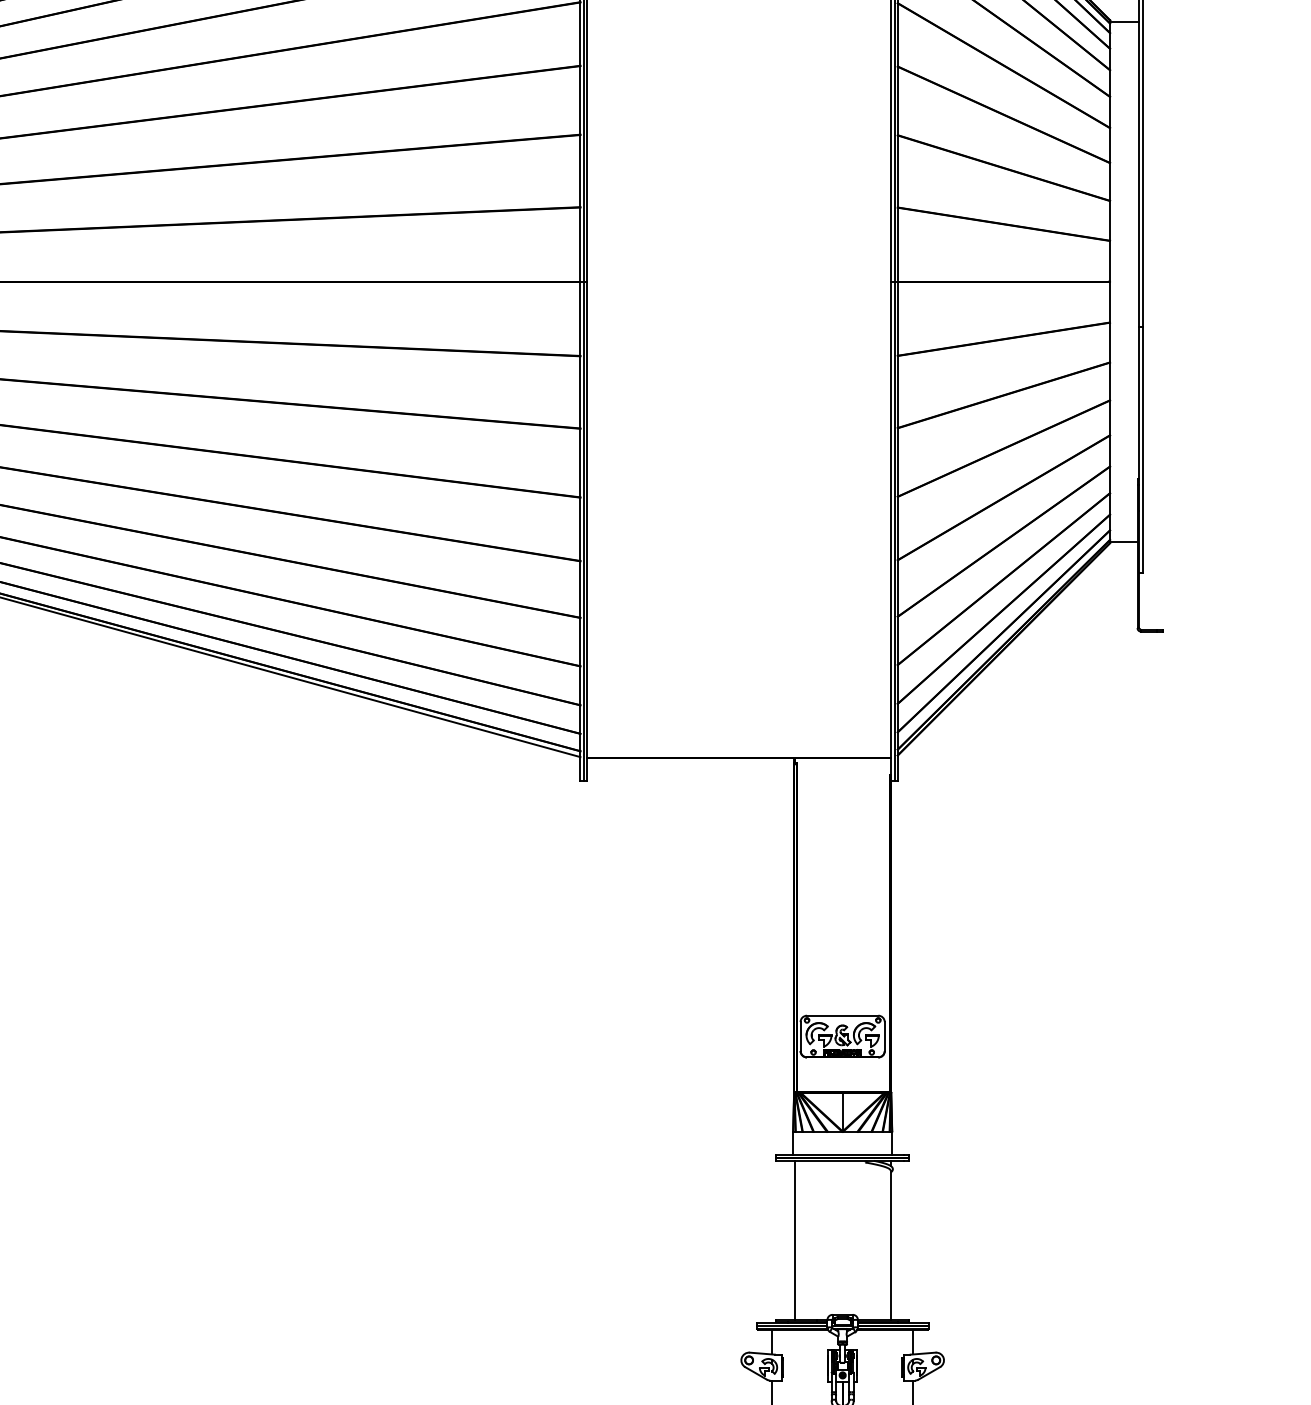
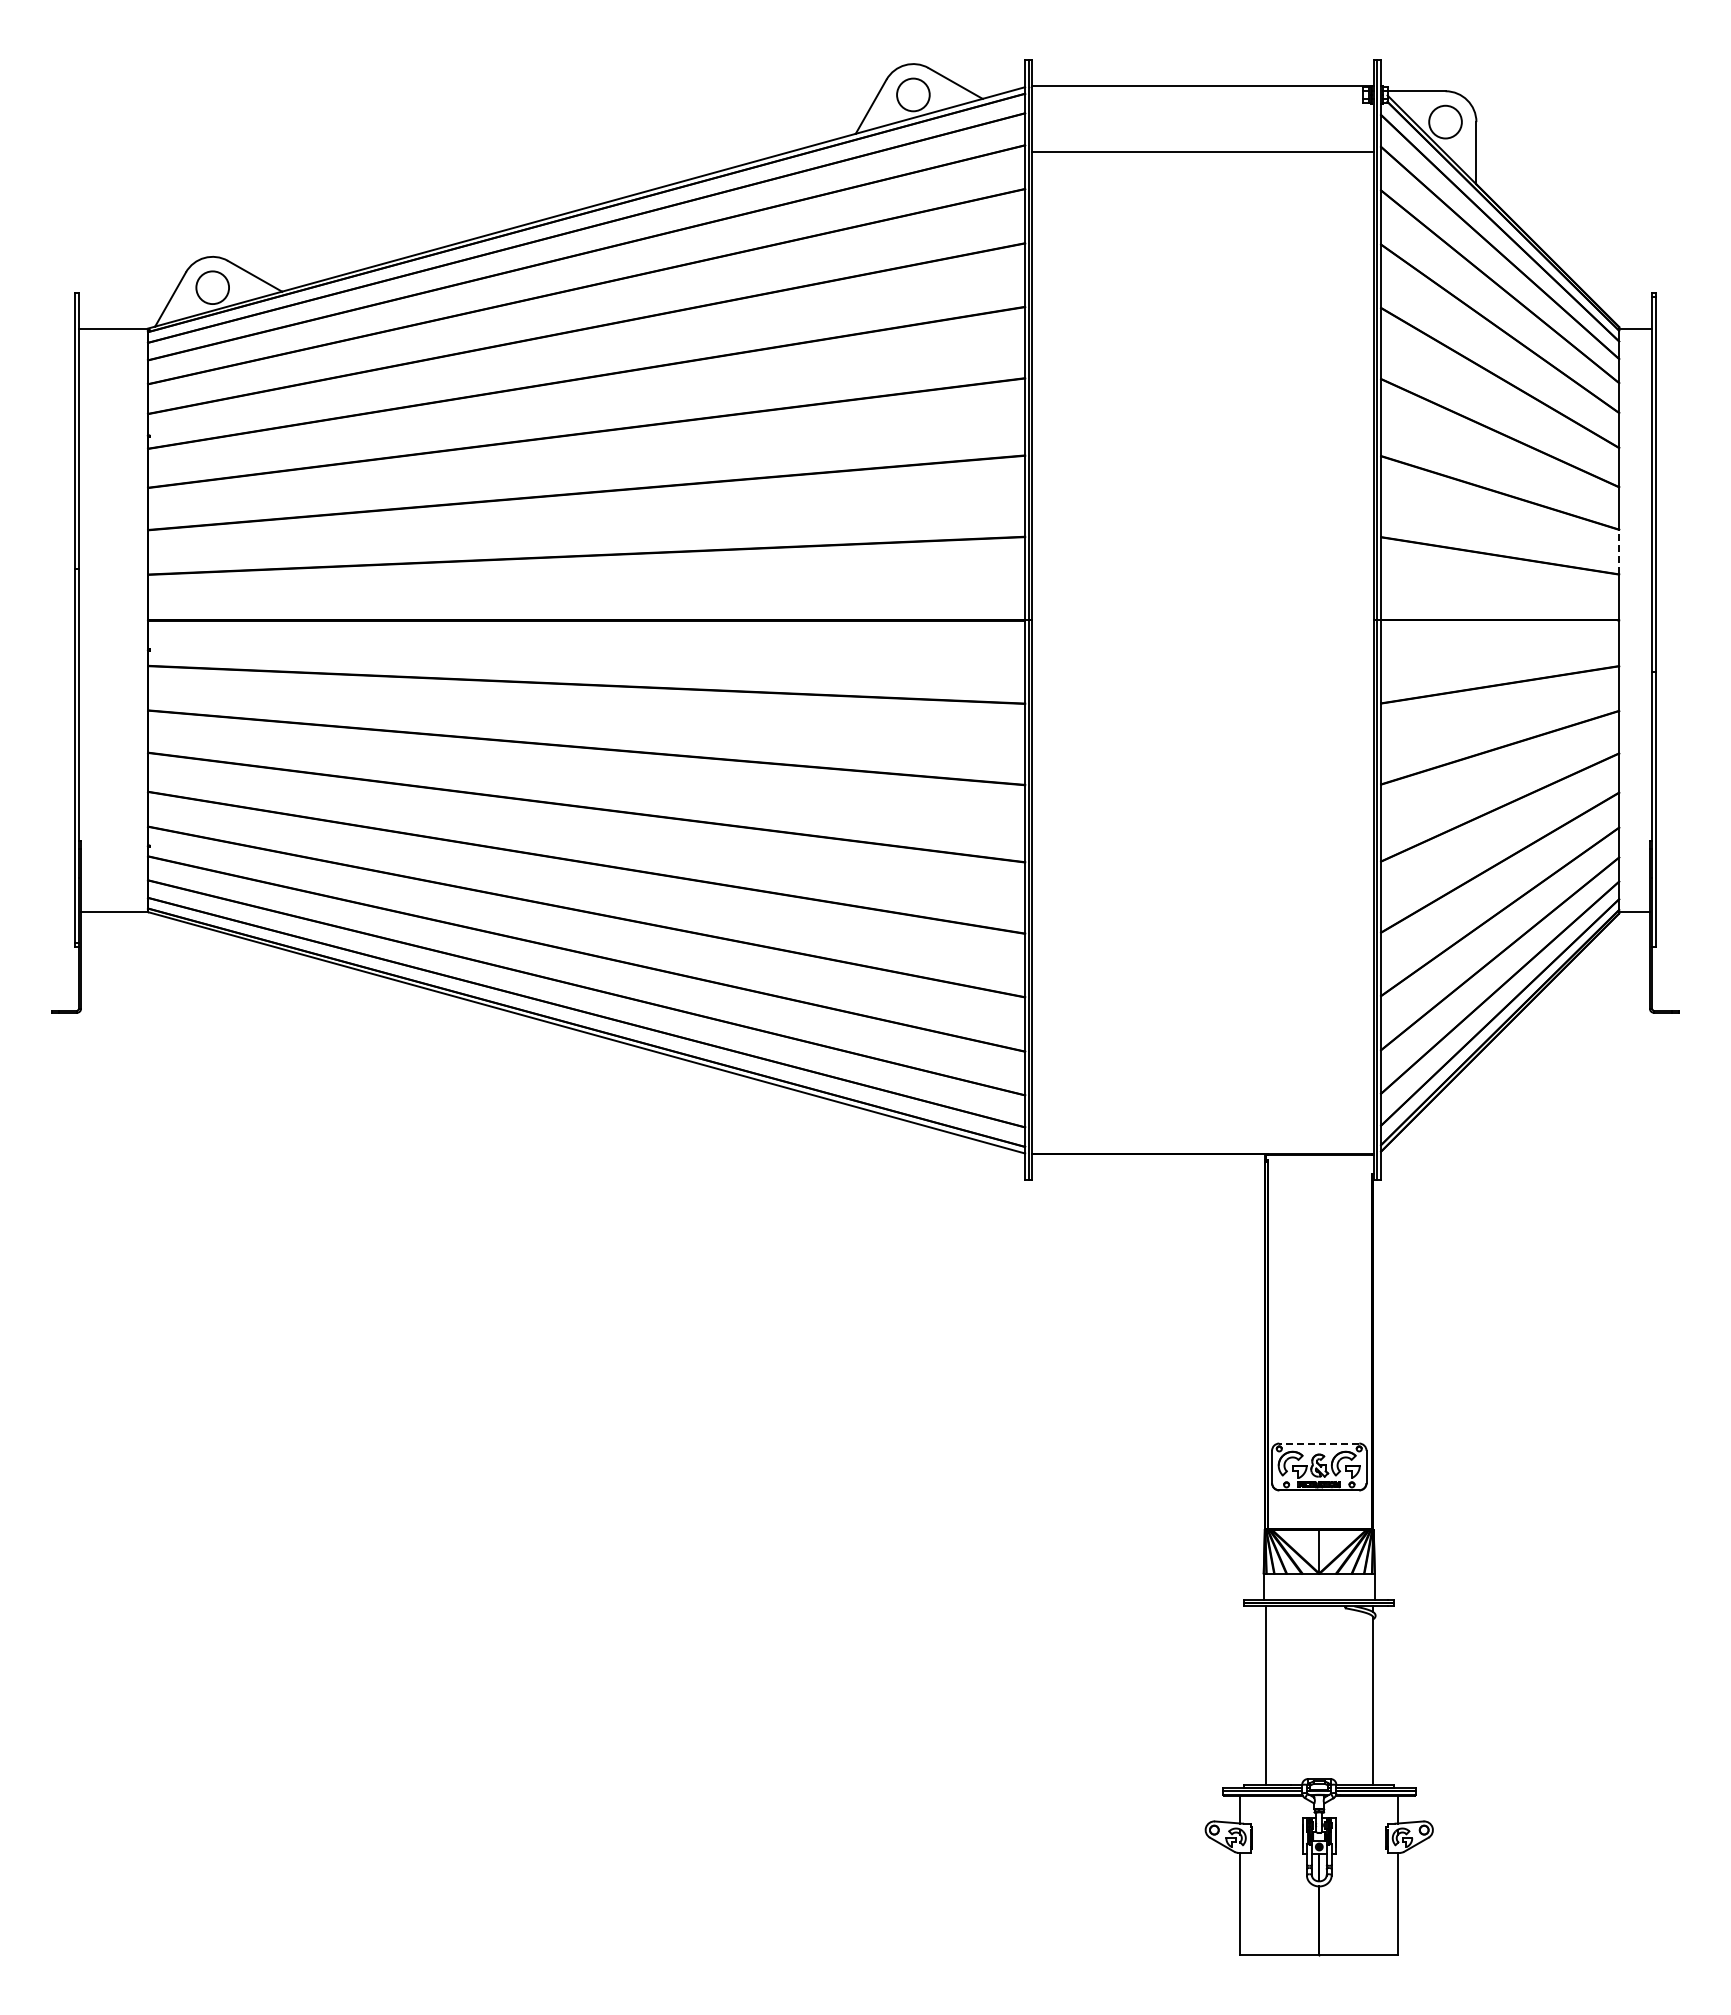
line: (1110, 220) -> (1619, 551), solid -> dashed
line: (842, 1015) -> (1319, 1443), solid -> dashed

